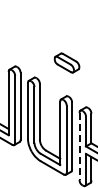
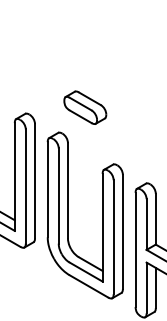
part: (66, 62) -> (84, 106), moved
line: (79, 146) -> (135, 250), dashed -> solid

